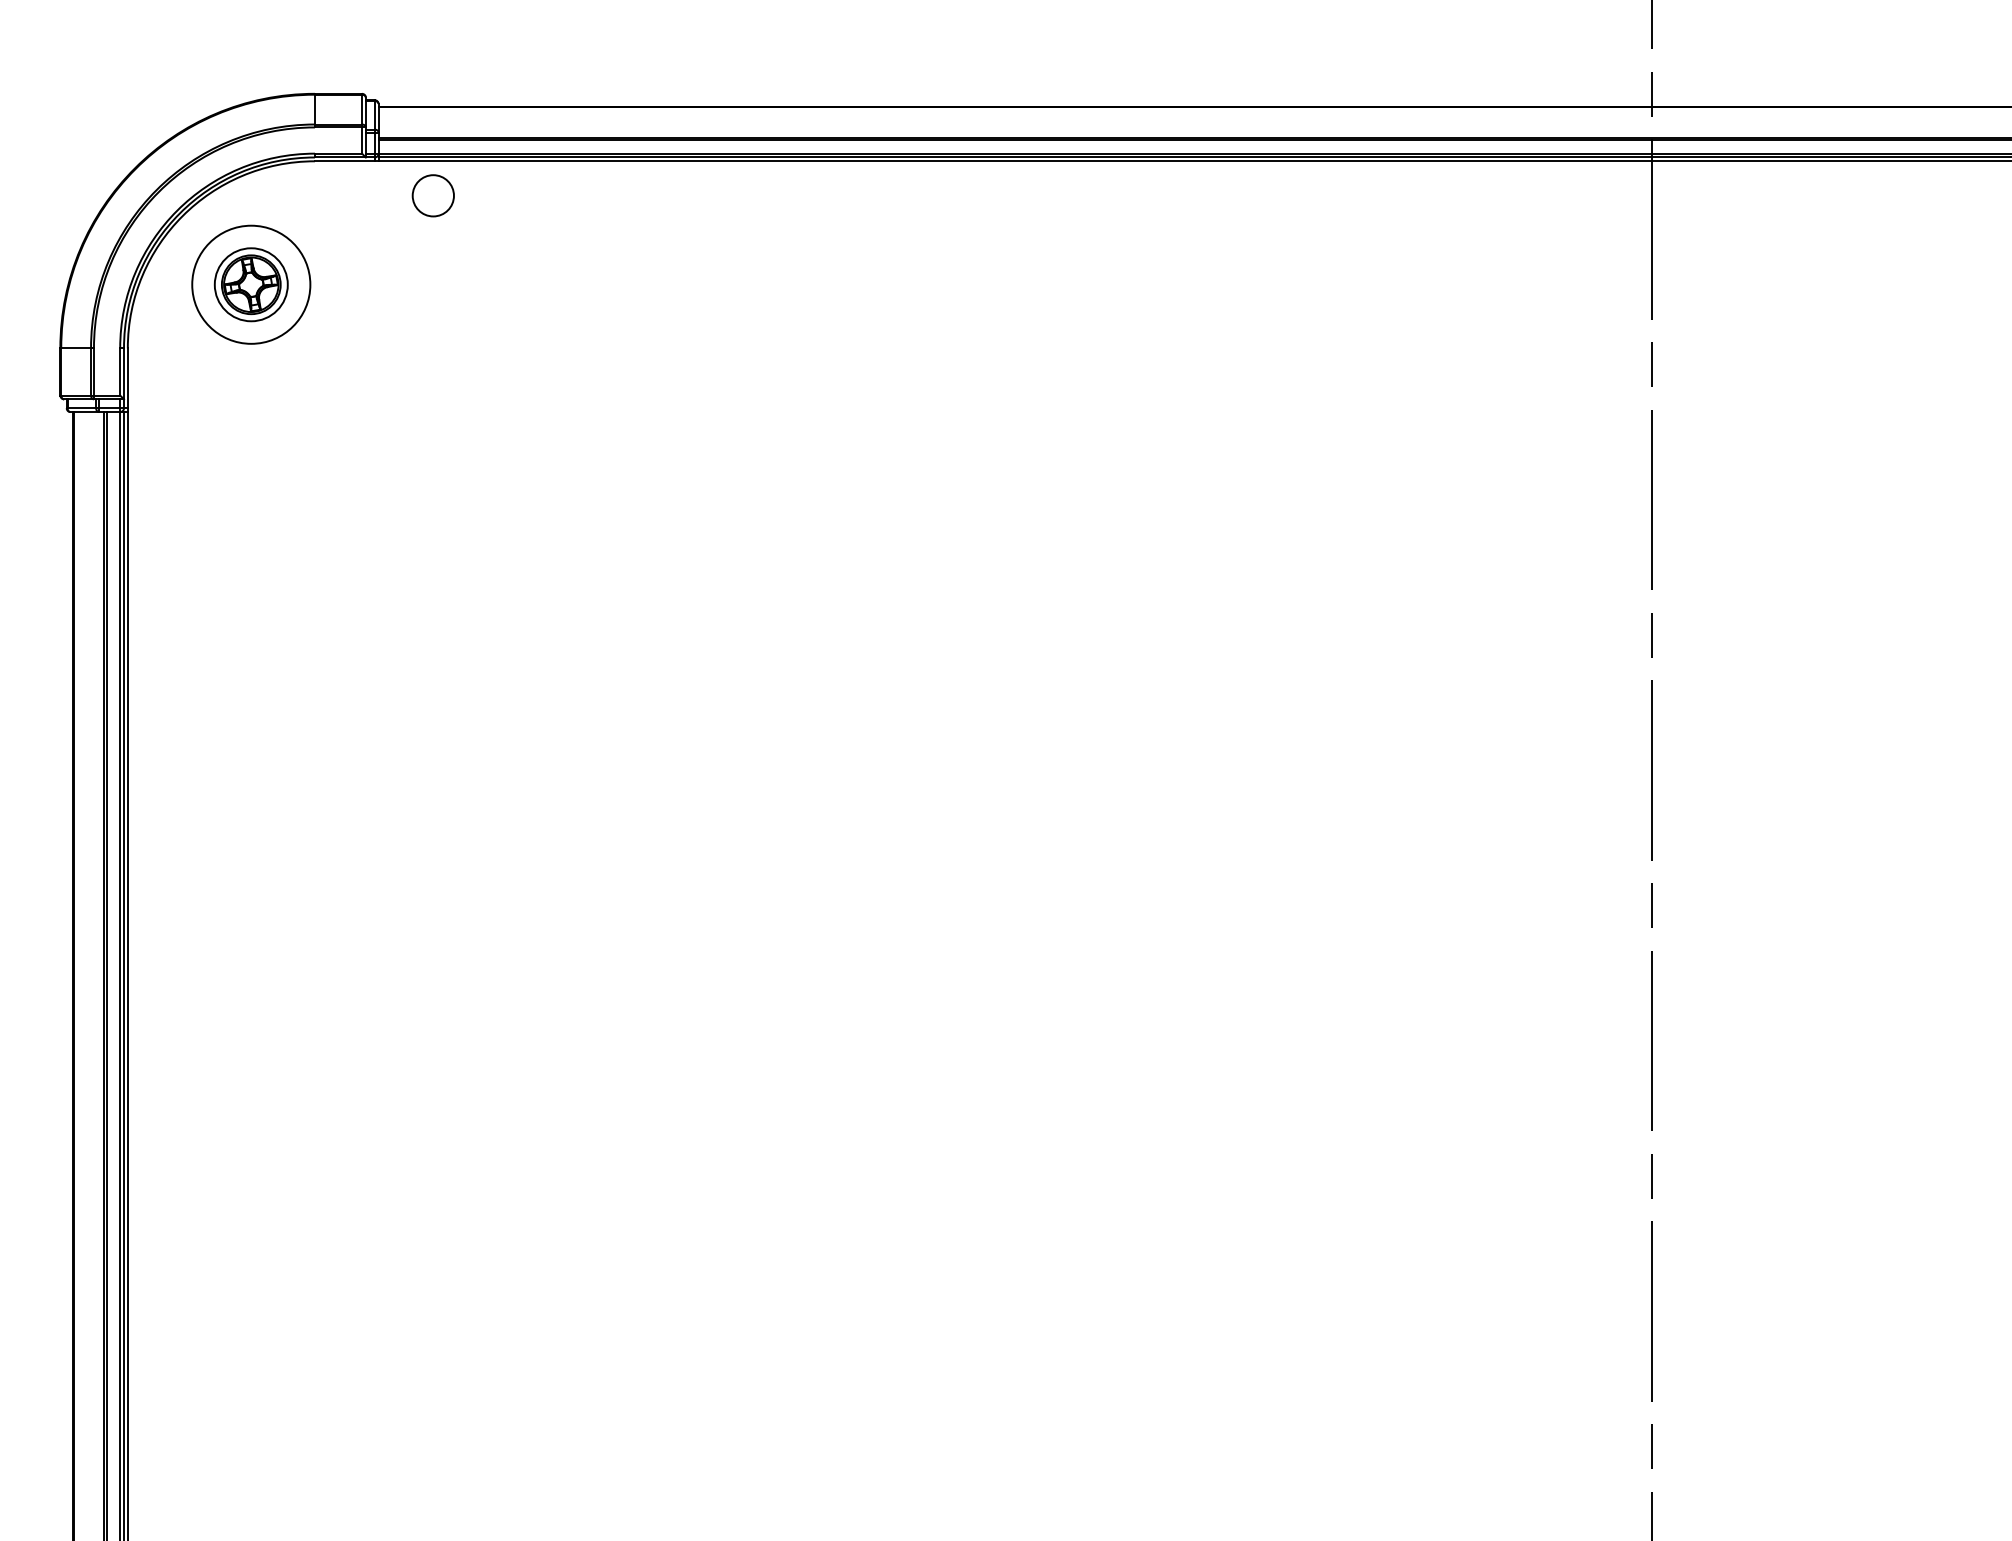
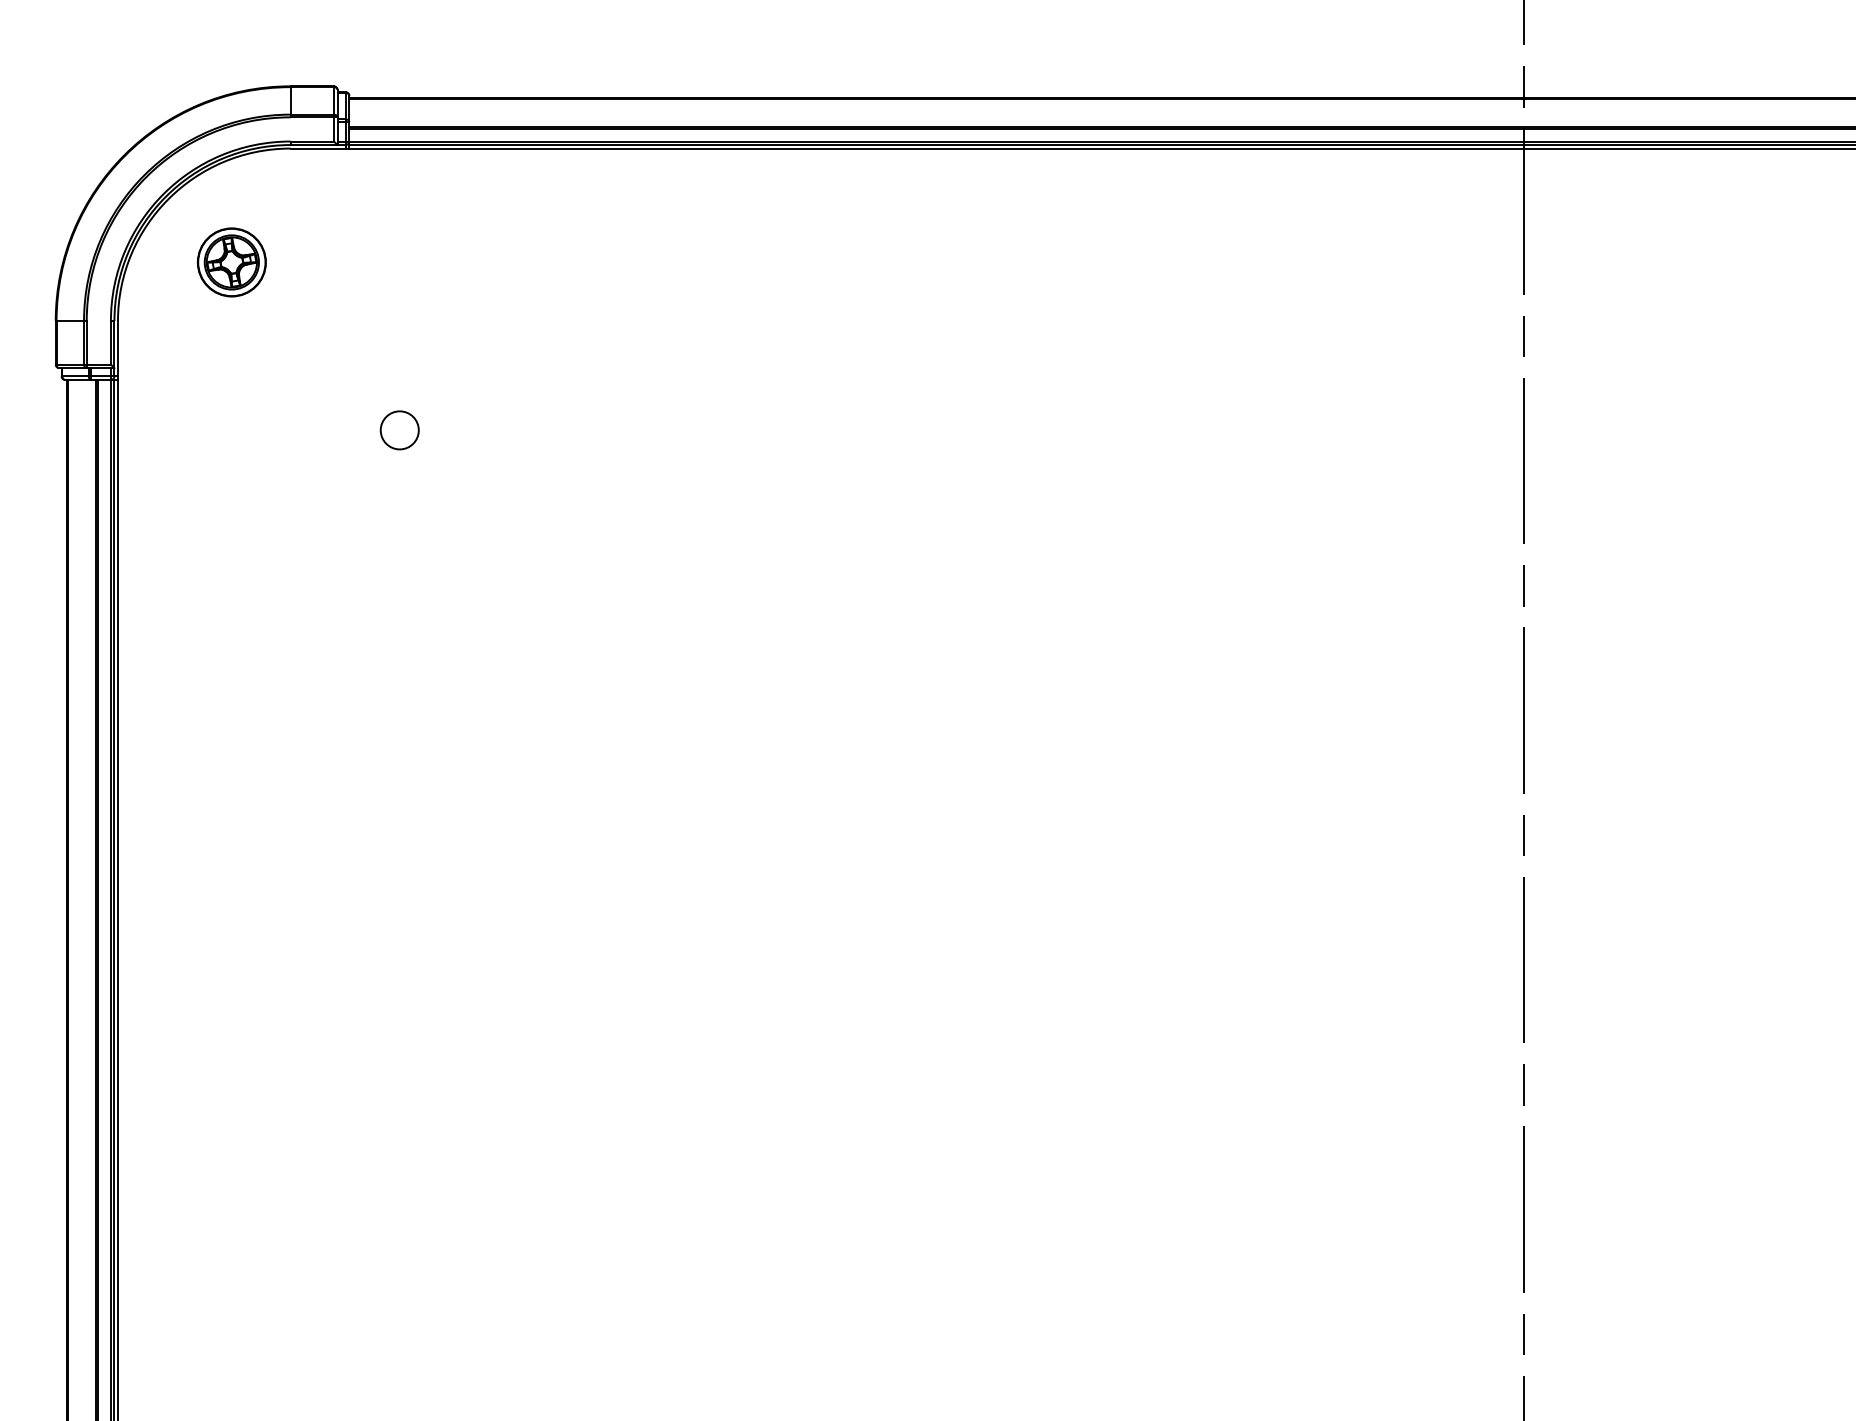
circle: (432, 195) -> (399, 430), moved
circle: (251, 284) -> (232, 262), size x0.62

